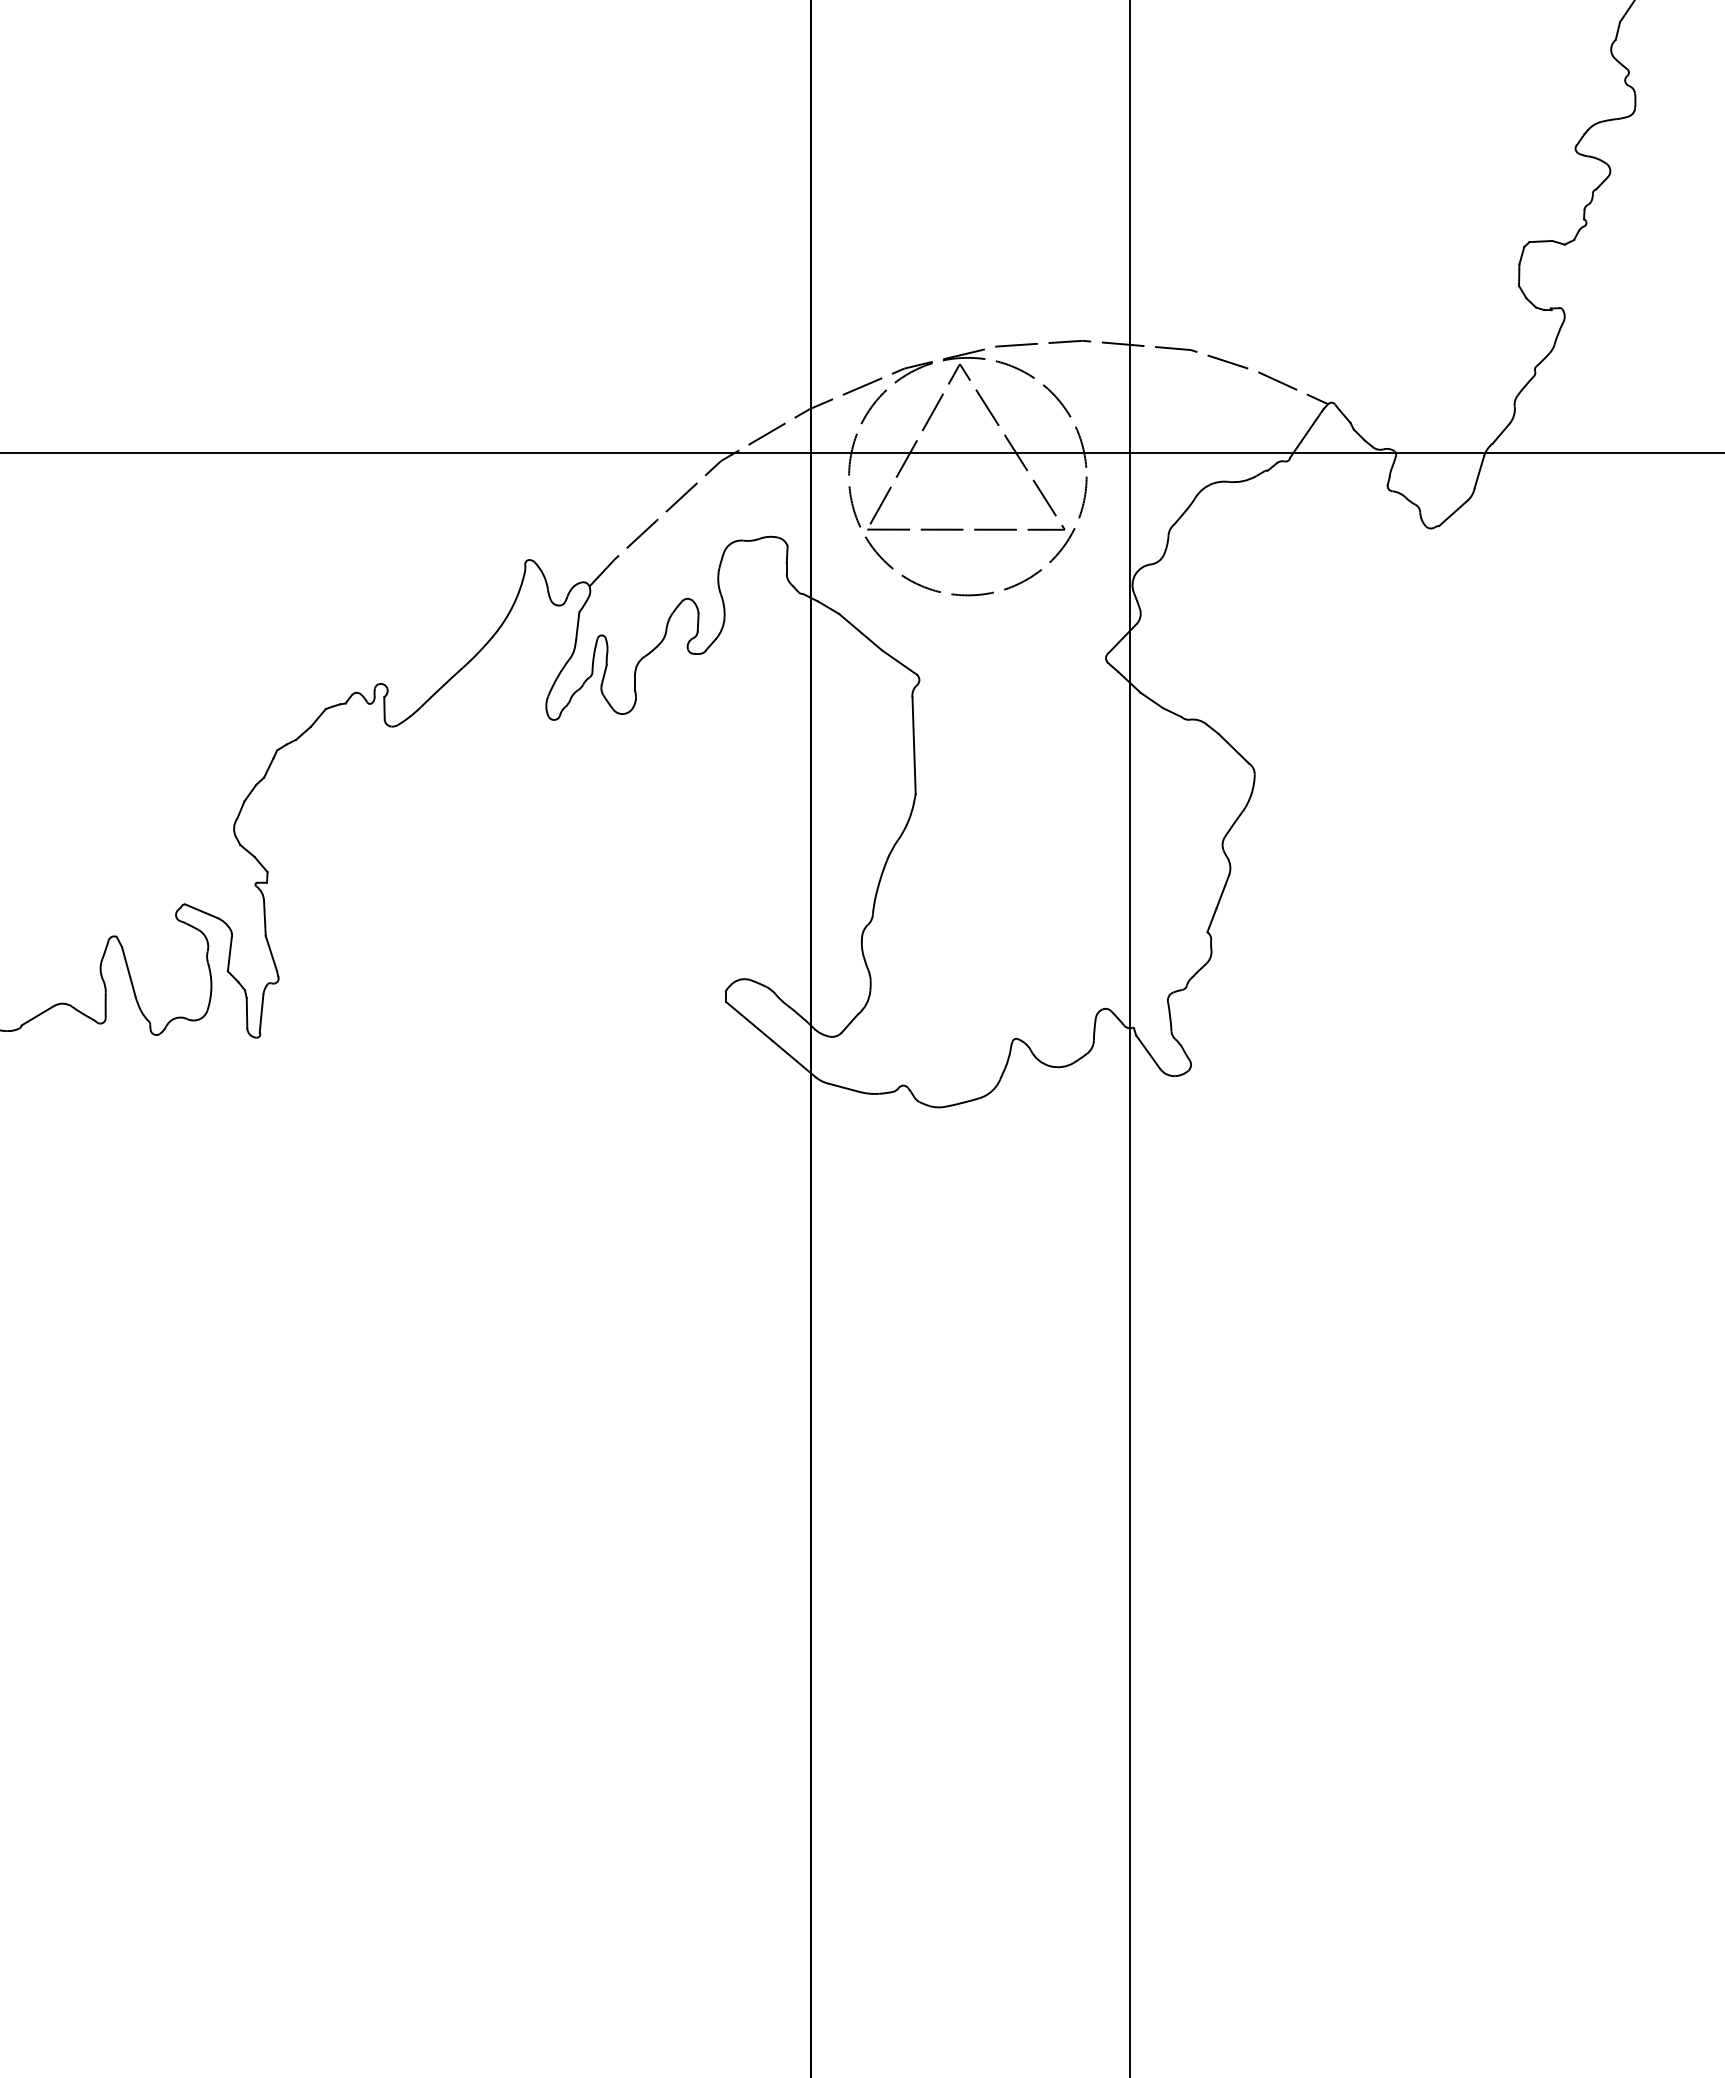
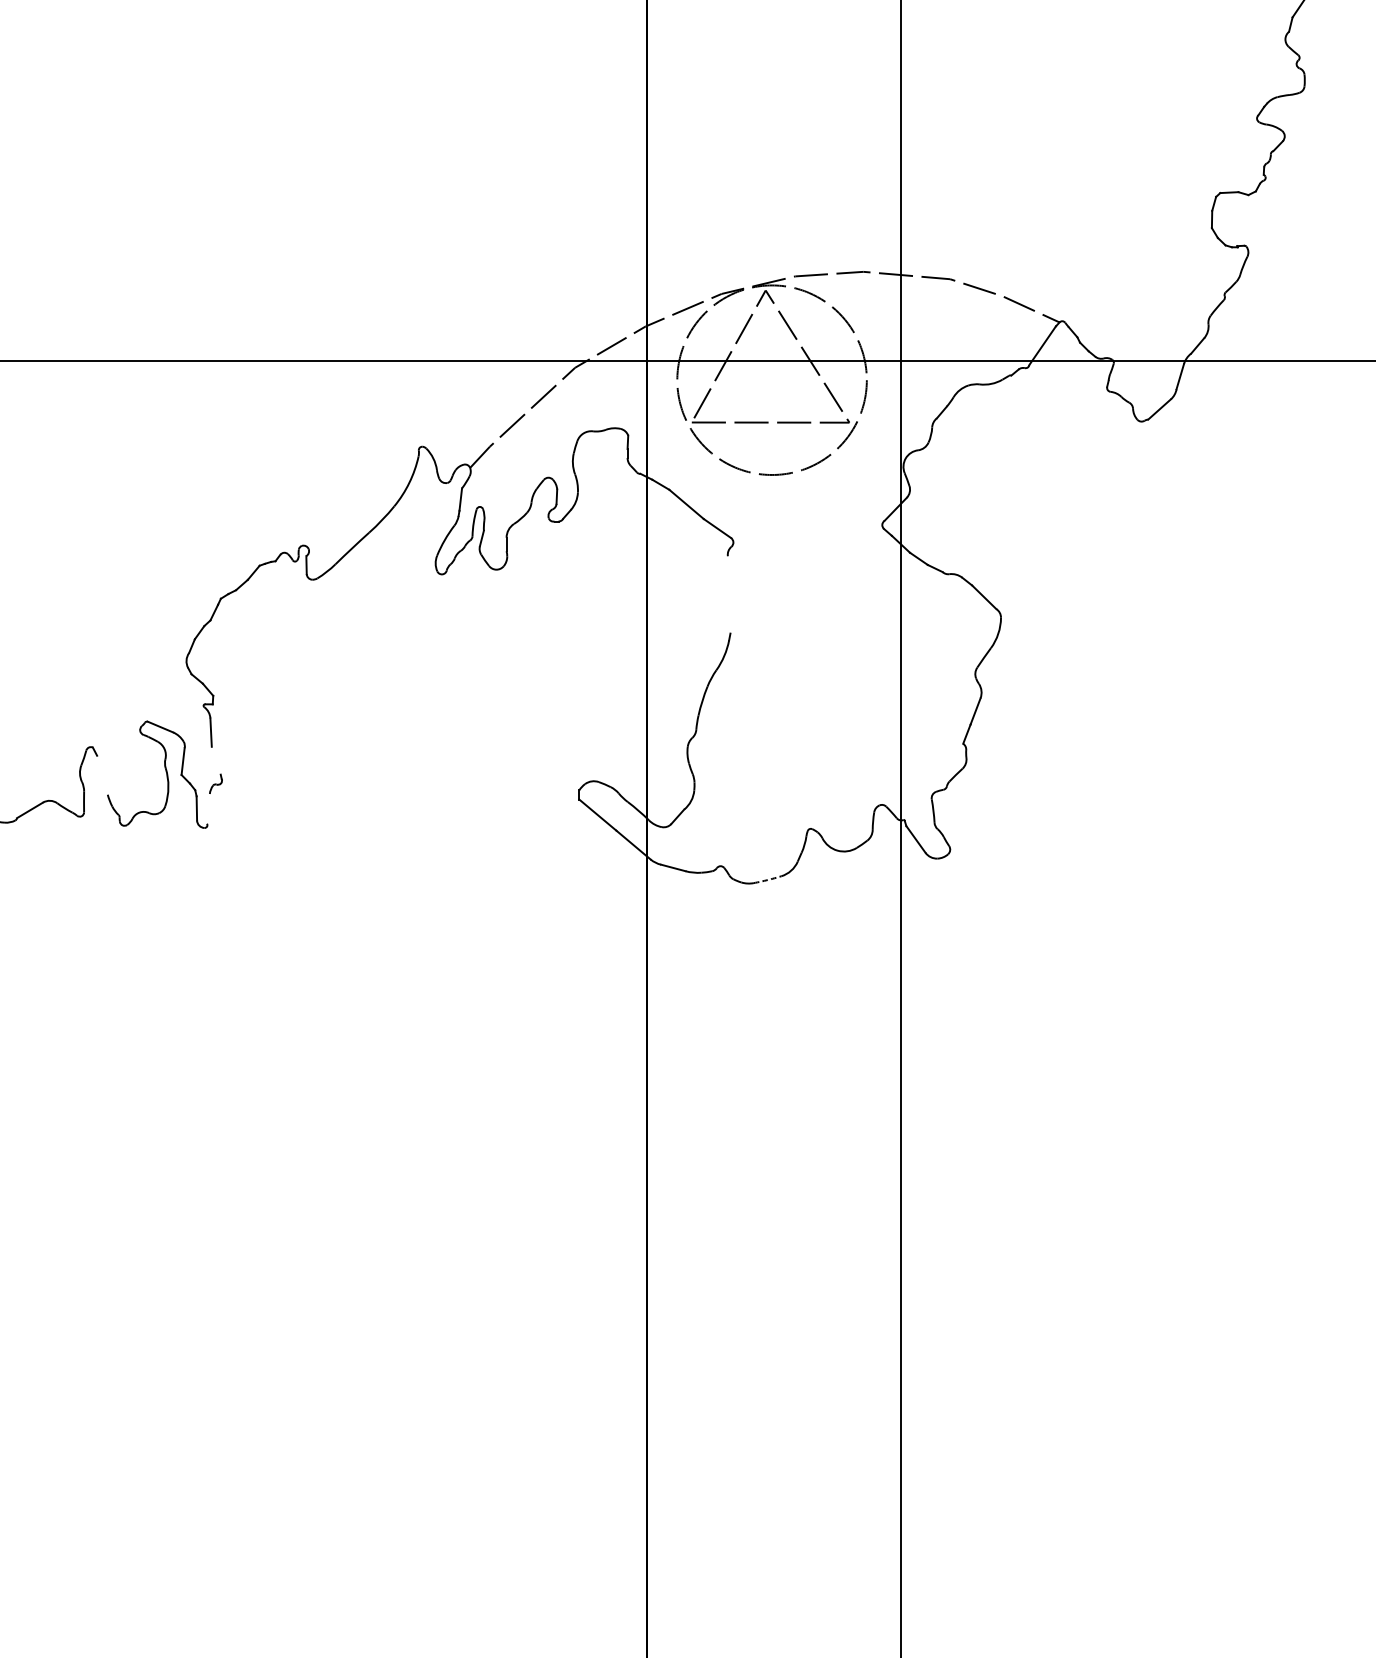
line: (913, 745) -> (728, 594), removed
line: (271, 953) -> (216, 760), removed
line: (128, 971) -> (102, 775), removed
line: (261, 1013) -> (208, 808), removed
arc: (962, 1102) -> (767, 879), solid -> dashed

